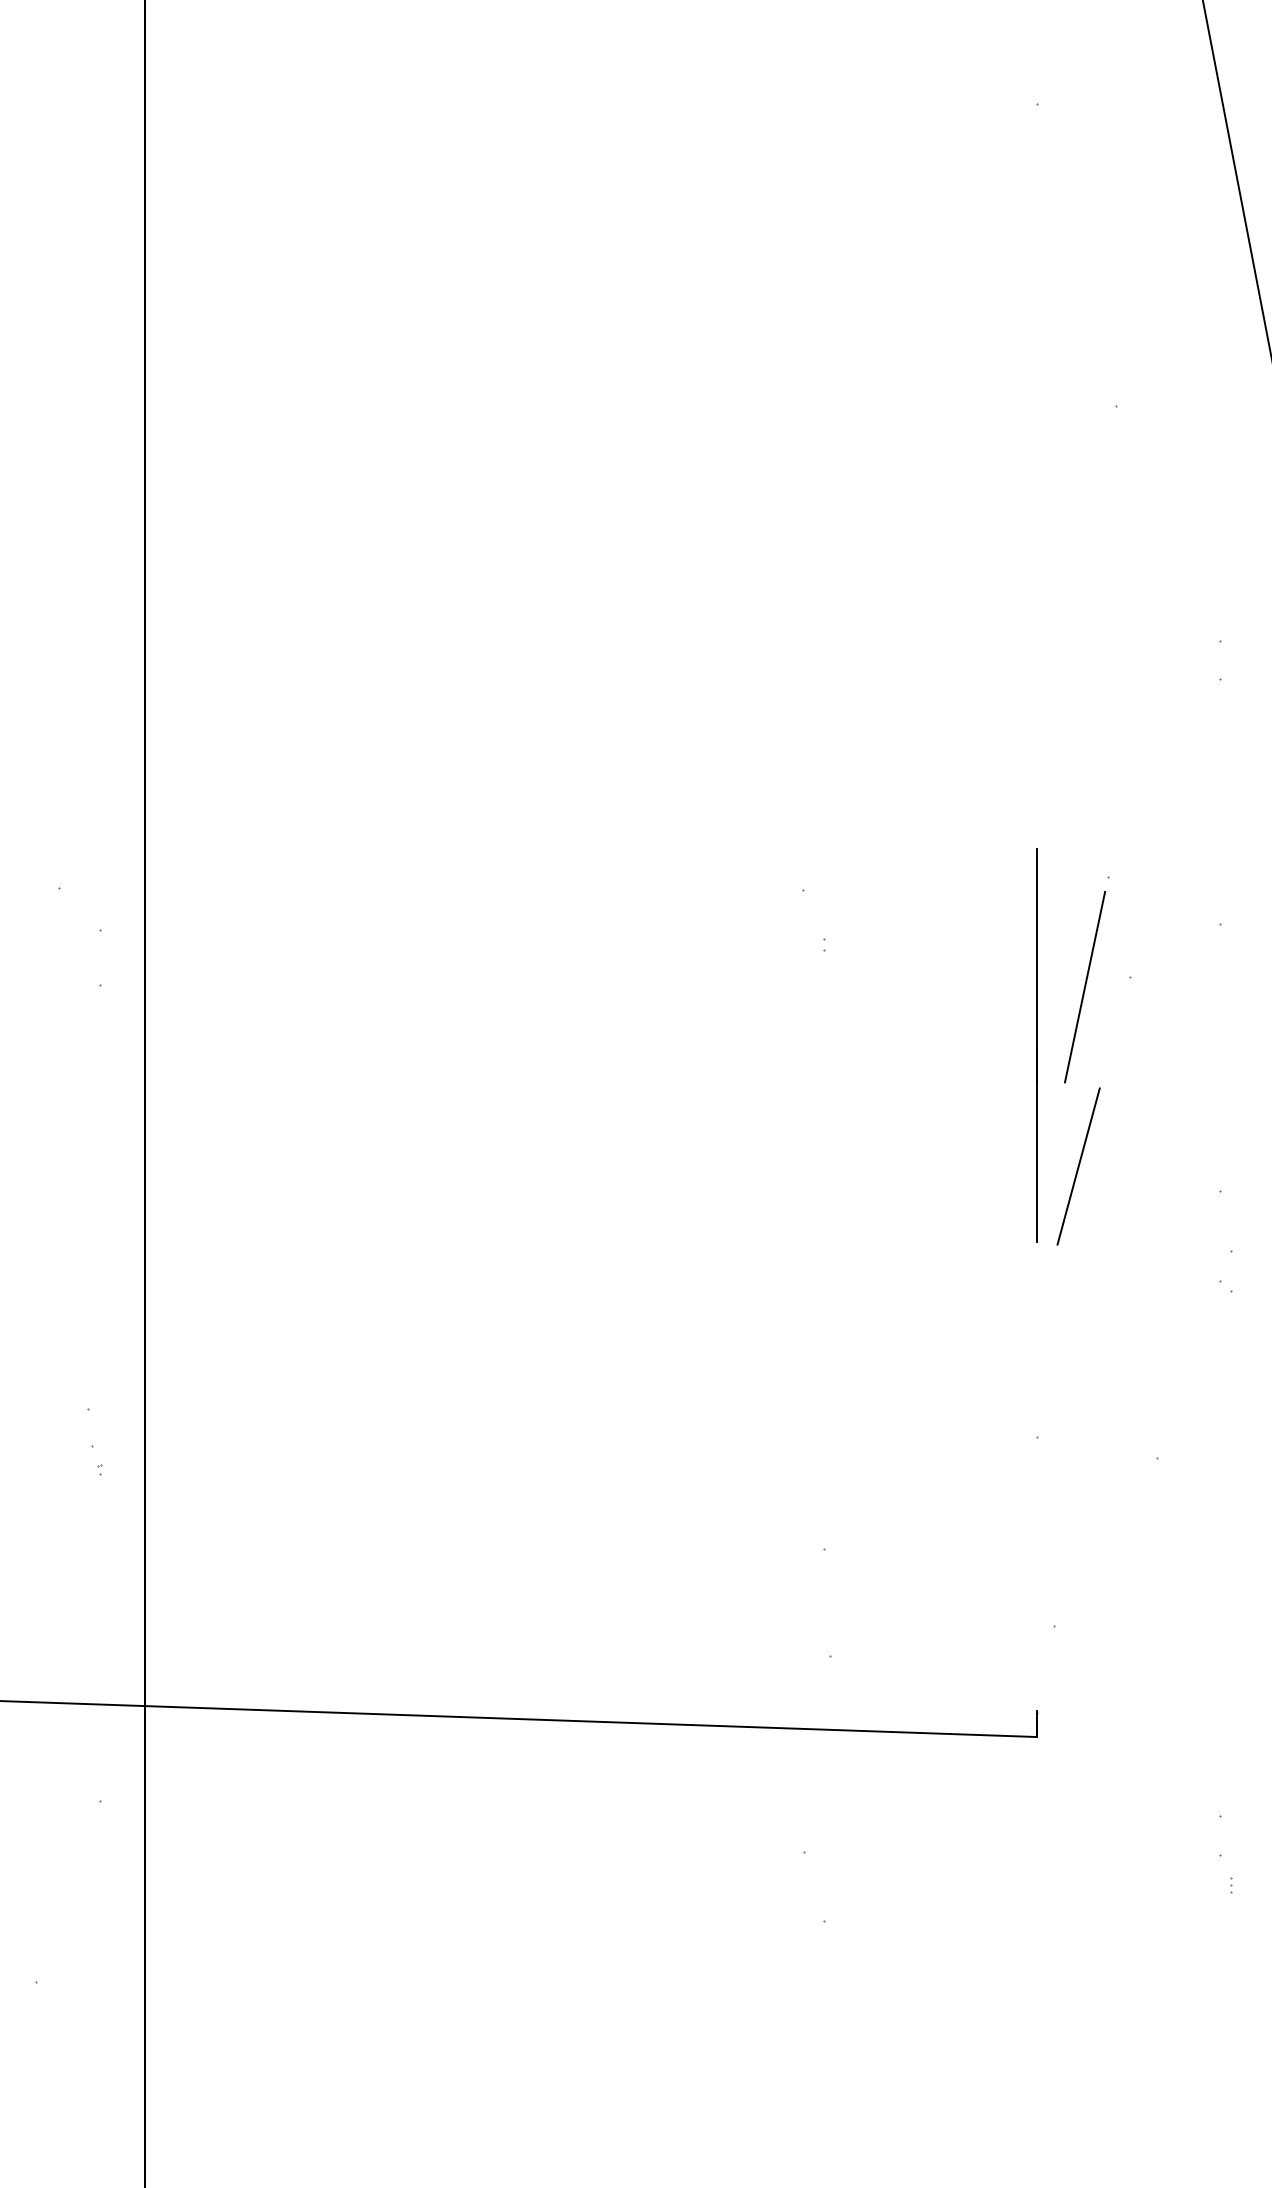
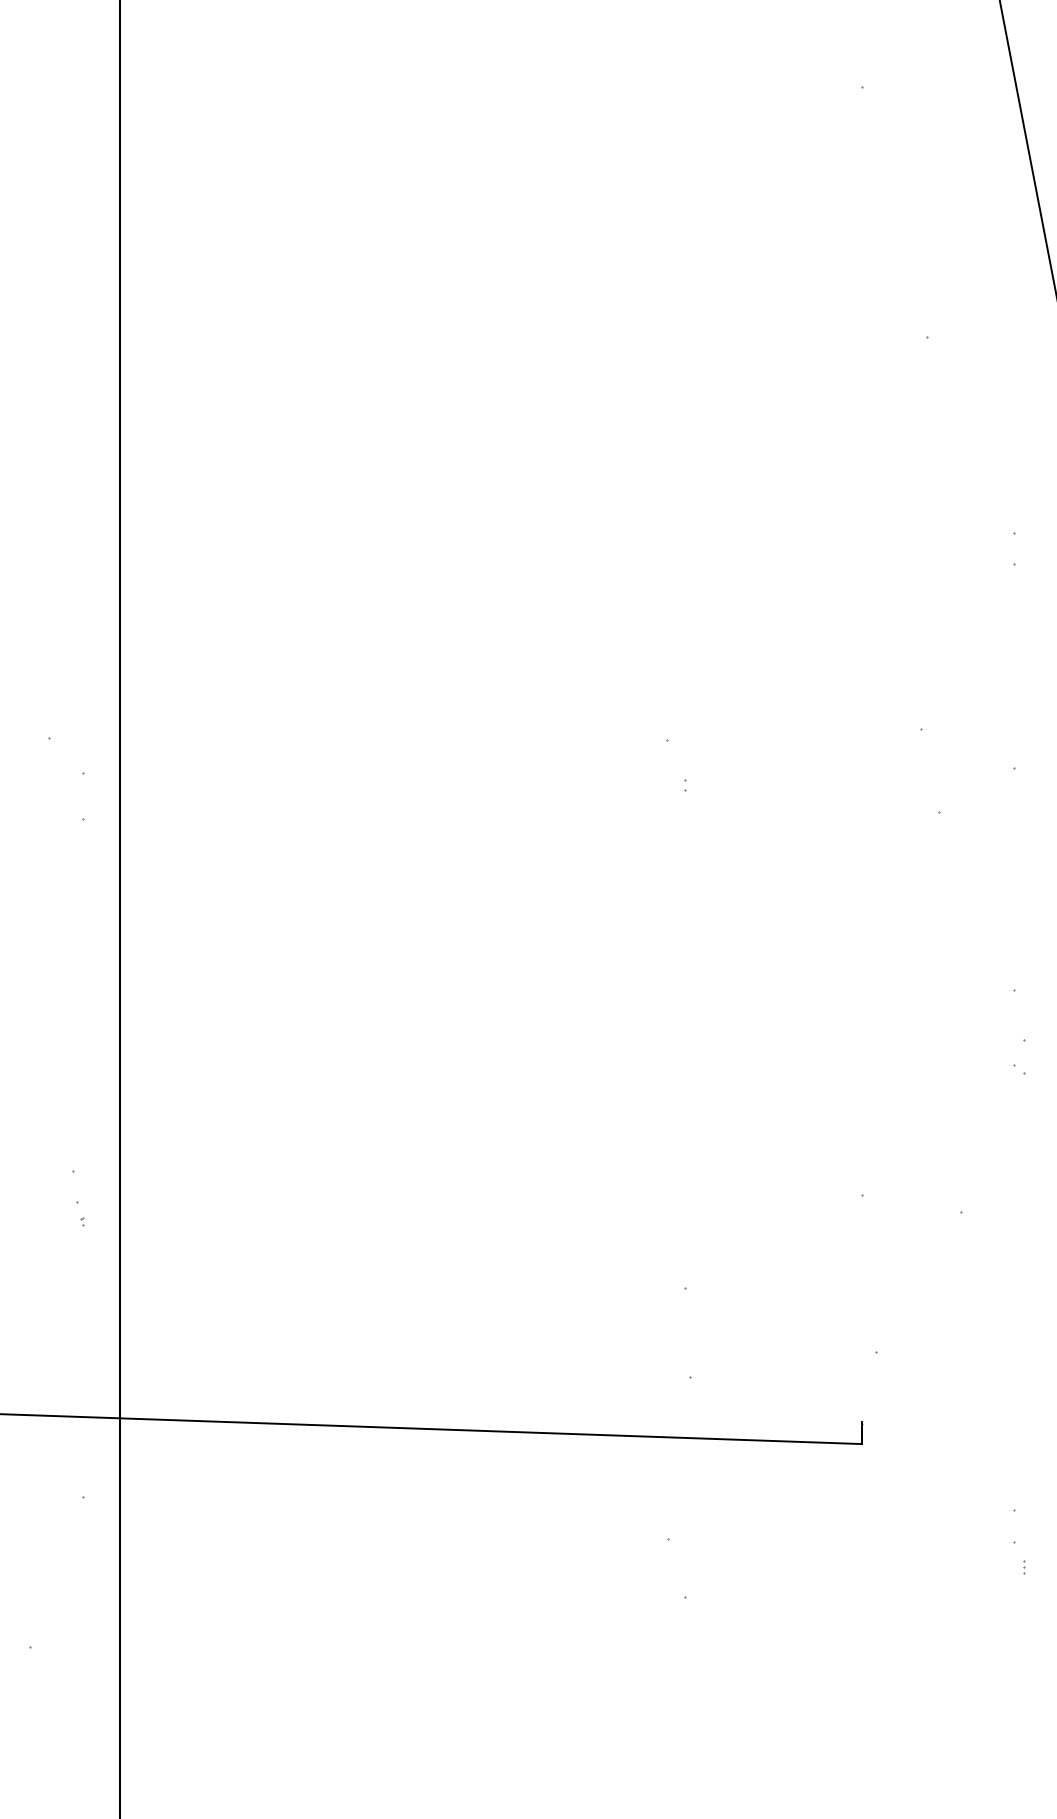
line: (1084, 986) -> (901, 820), removed
line: (1036, 1044) -> (861, 868), removed
line: (1078, 1166) -> (896, 969), removed

